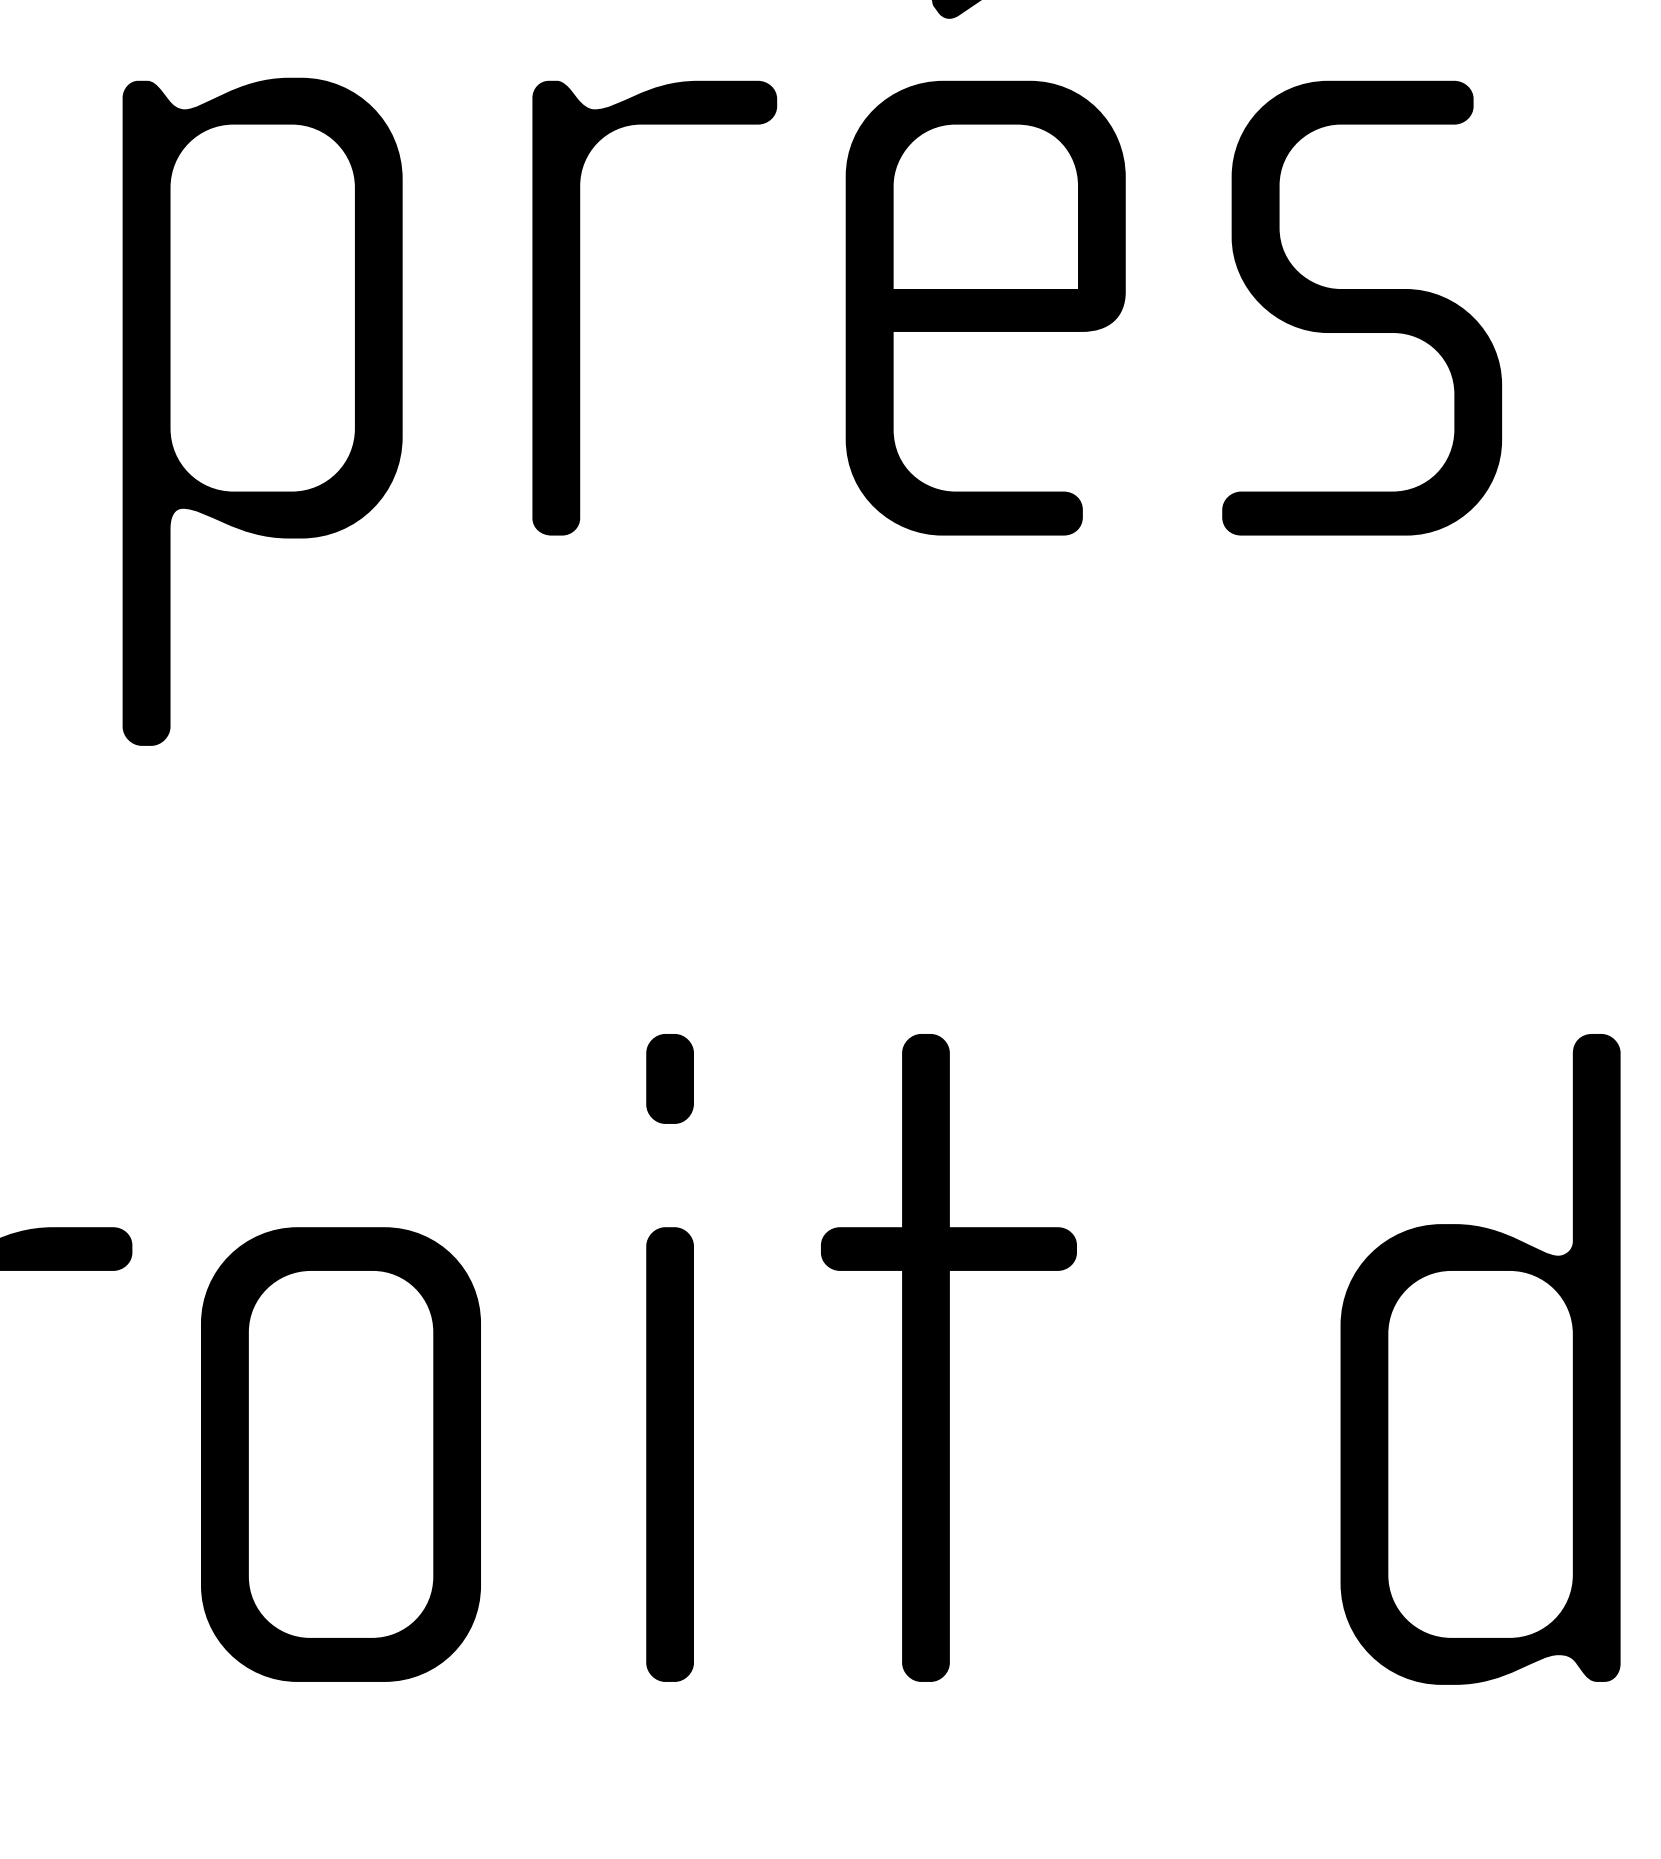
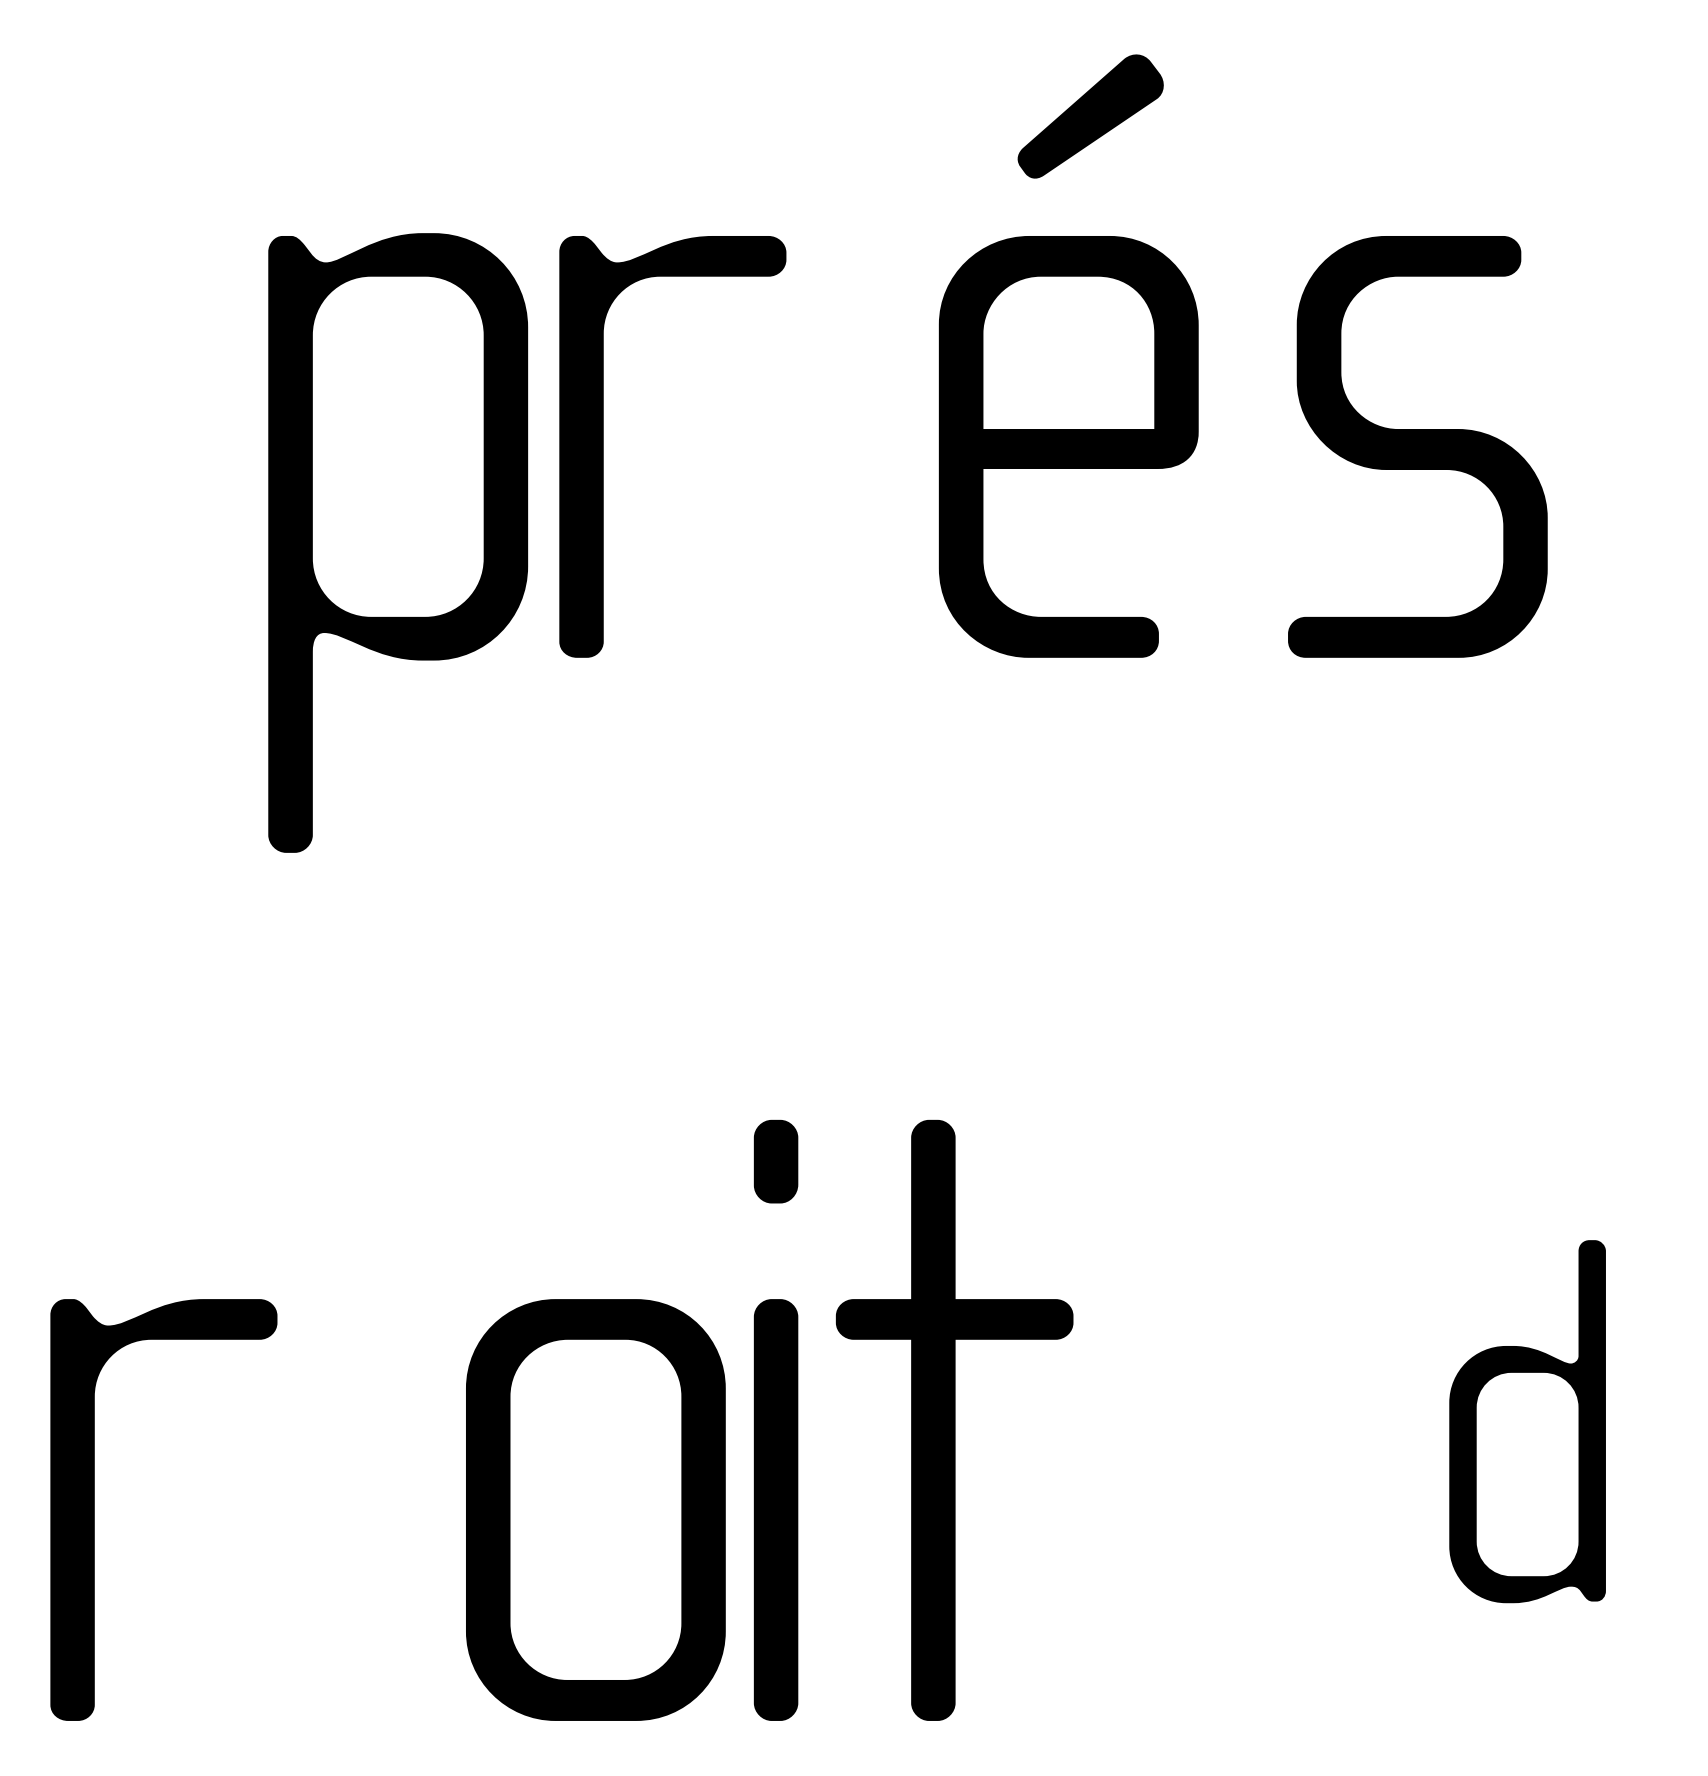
part: (579, 307) -> (603, 446), moved
part: (948, 1356) -> (954, 1419), moved
part: (1480, 1359) -> (1527, 1421), size x0.6
part: (340, 1454) -> (595, 1509), moved

